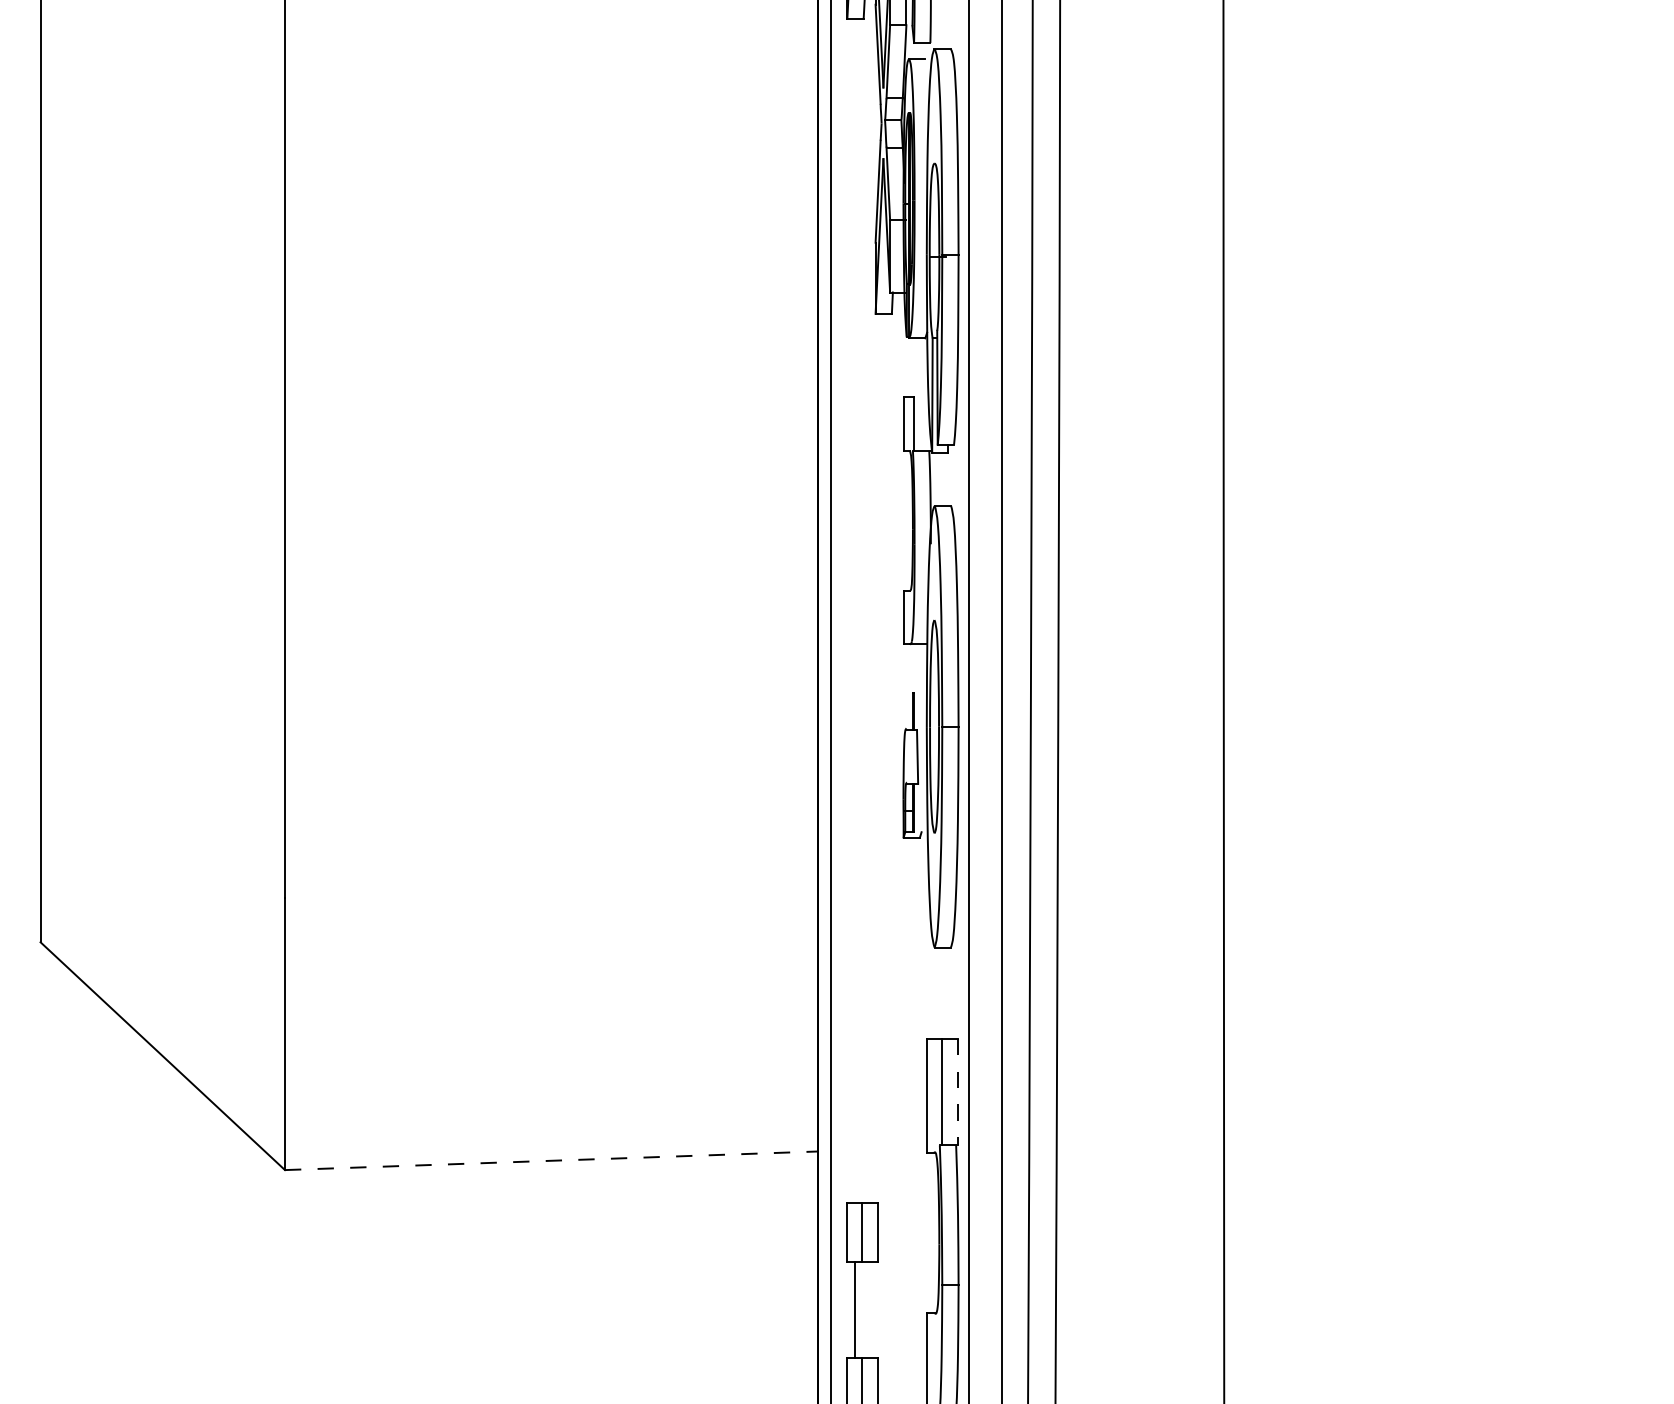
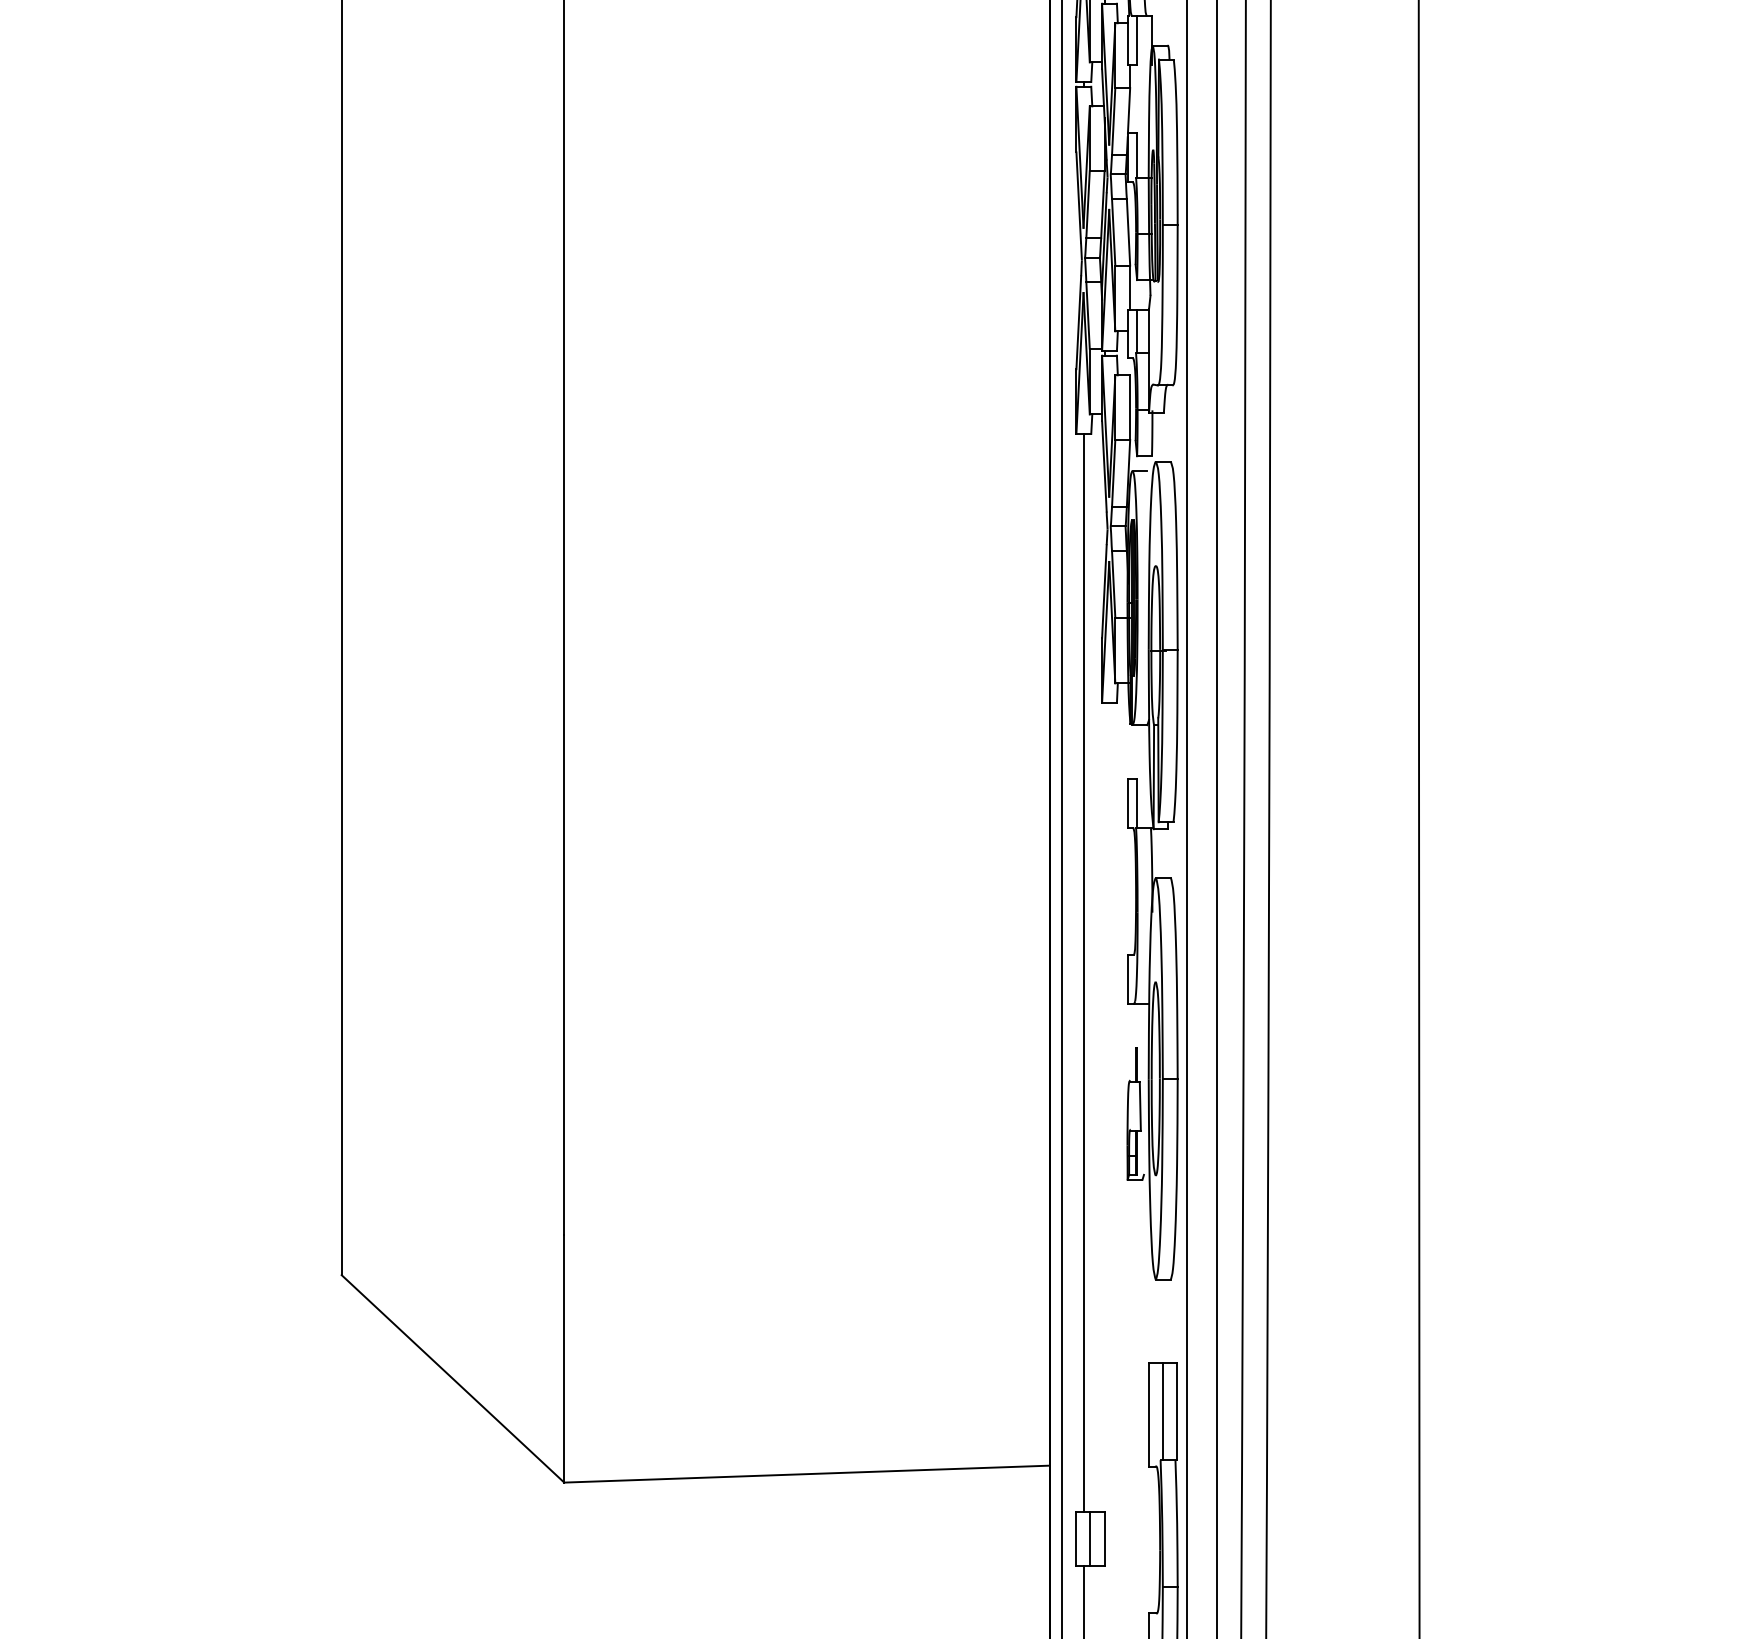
line: (855, 609) -> (1083, 972), added
line: (958, 1093) -> (1177, 1412), dashed -> solid
line: (550, 1161) -> (806, 1474), dashed -> solid

